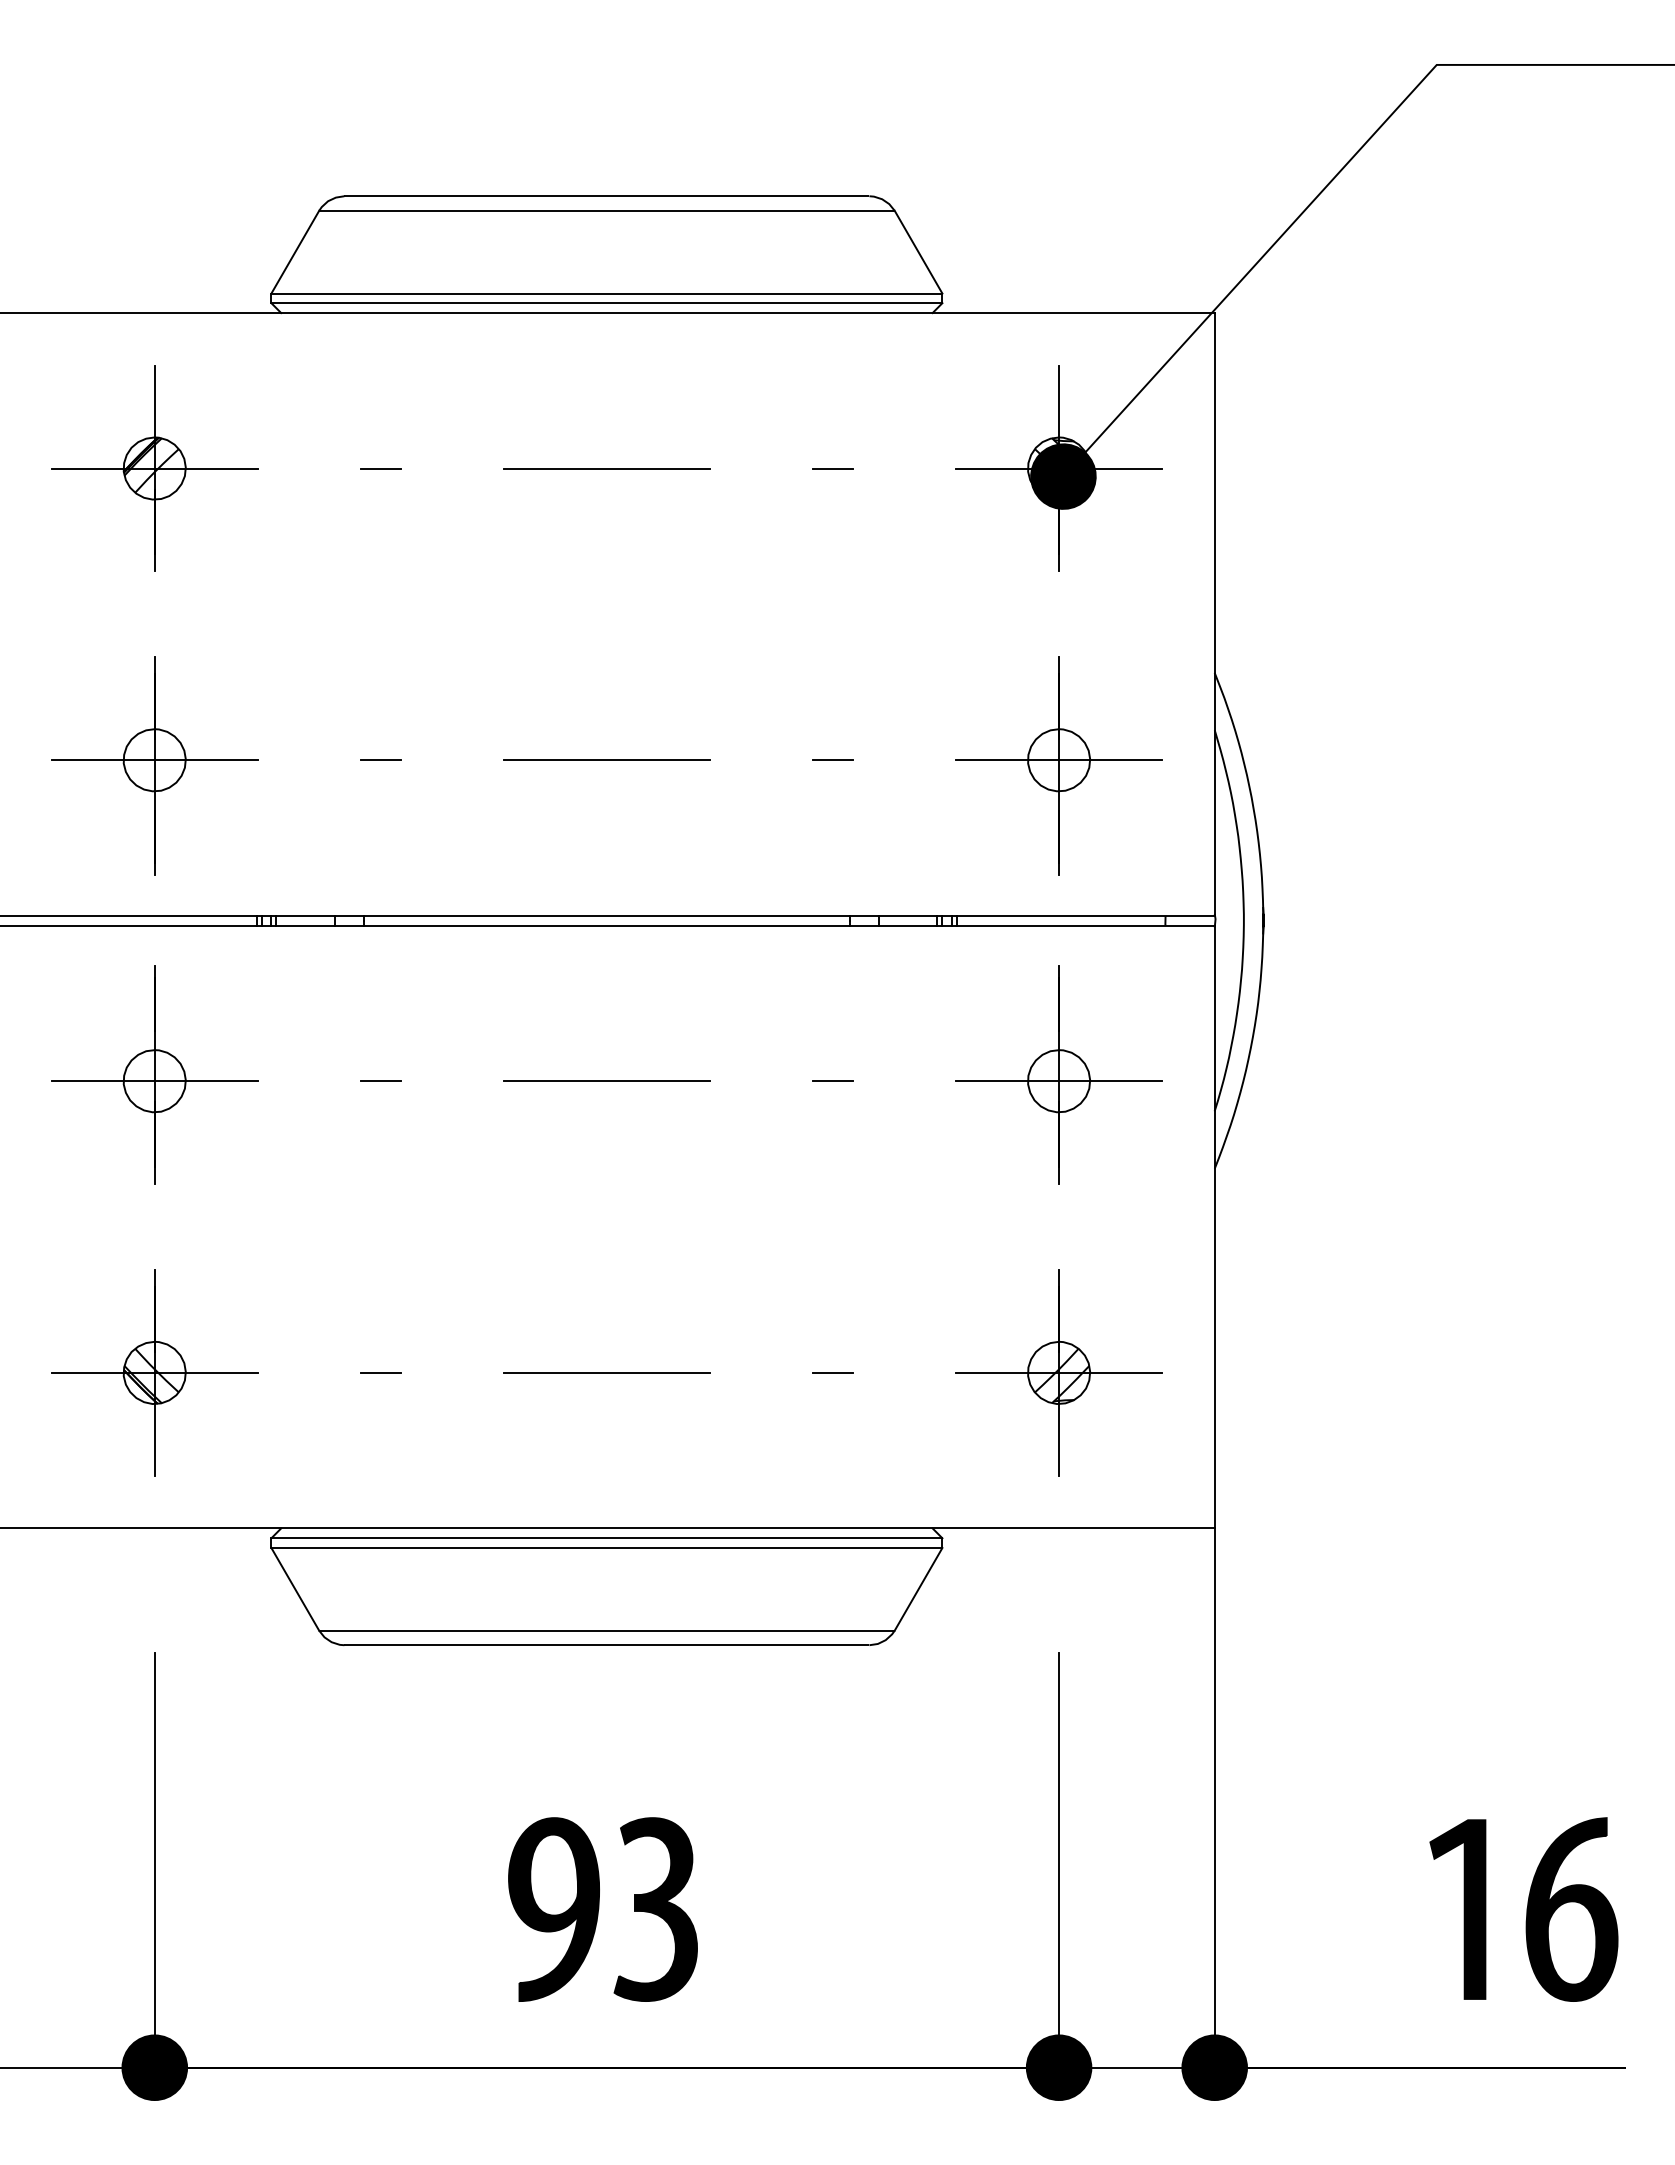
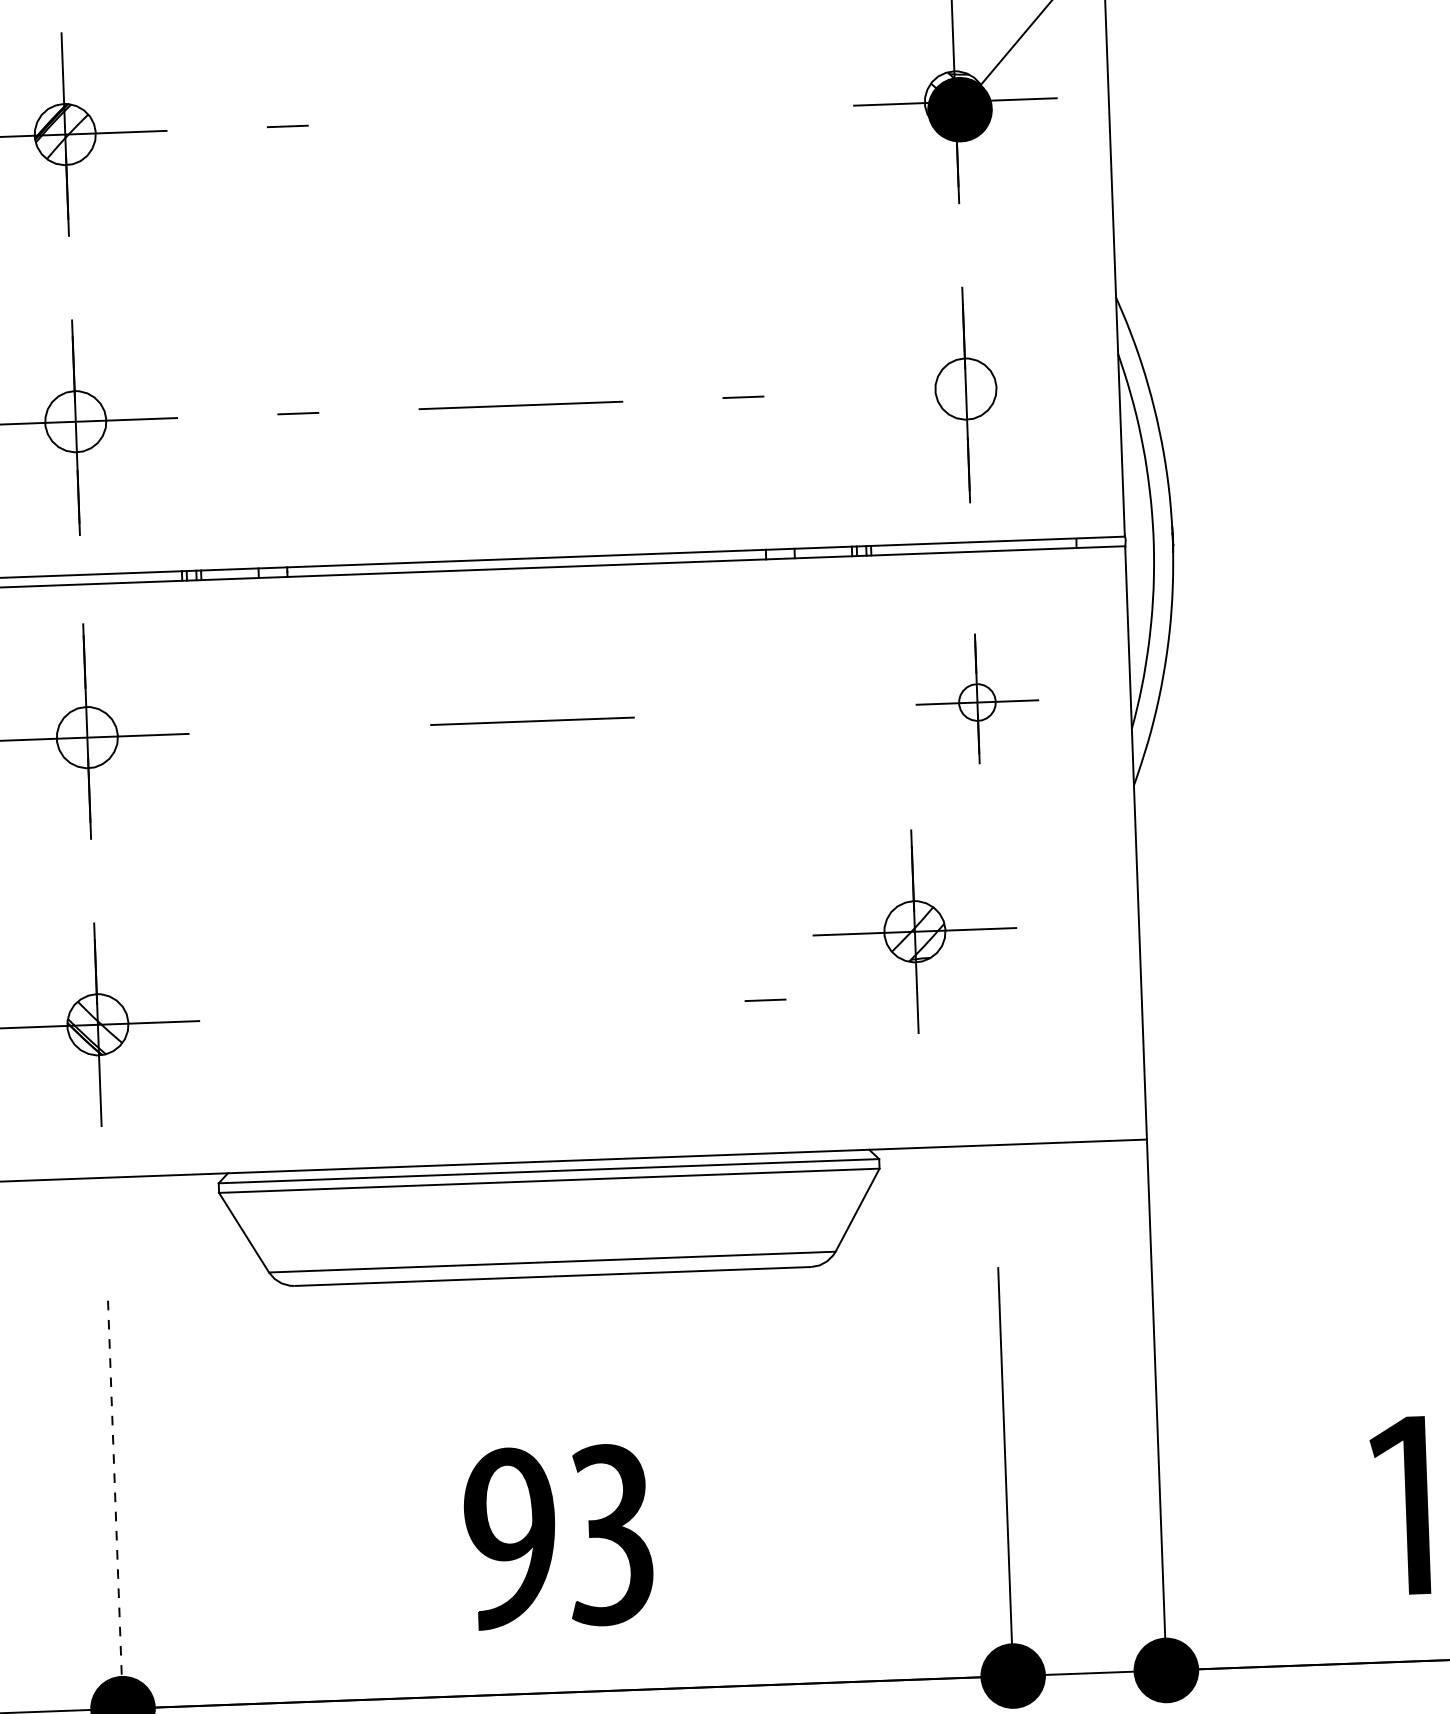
line: (606, 468) -> (509, 118), removed
line: (832, 468) -> (732, 110), removed
line: (1058, 760) -> (965, 389), removed
part: (1058, 1074) -> (976, 698), size x0.6
line: (380, 1081) -> (309, 729), removed
line: (832, 1081) -> (754, 713), removed
line: (380, 1372) -> (320, 1016), removed
line: (606, 1372) -> (542, 1008), removed
part: (1058, 1372) -> (914, 931), moved
line: (154, 1861) -> (115, 1505), solid -> dashed

